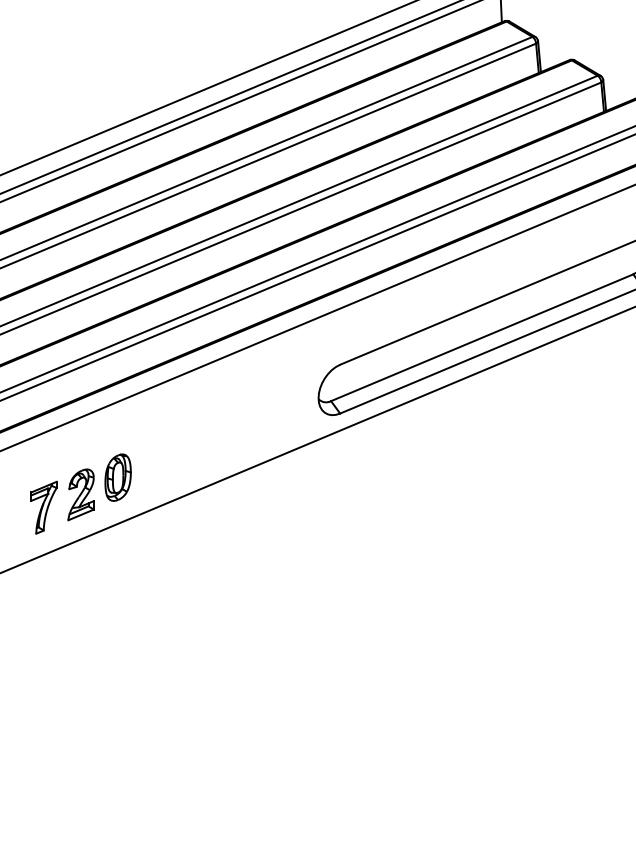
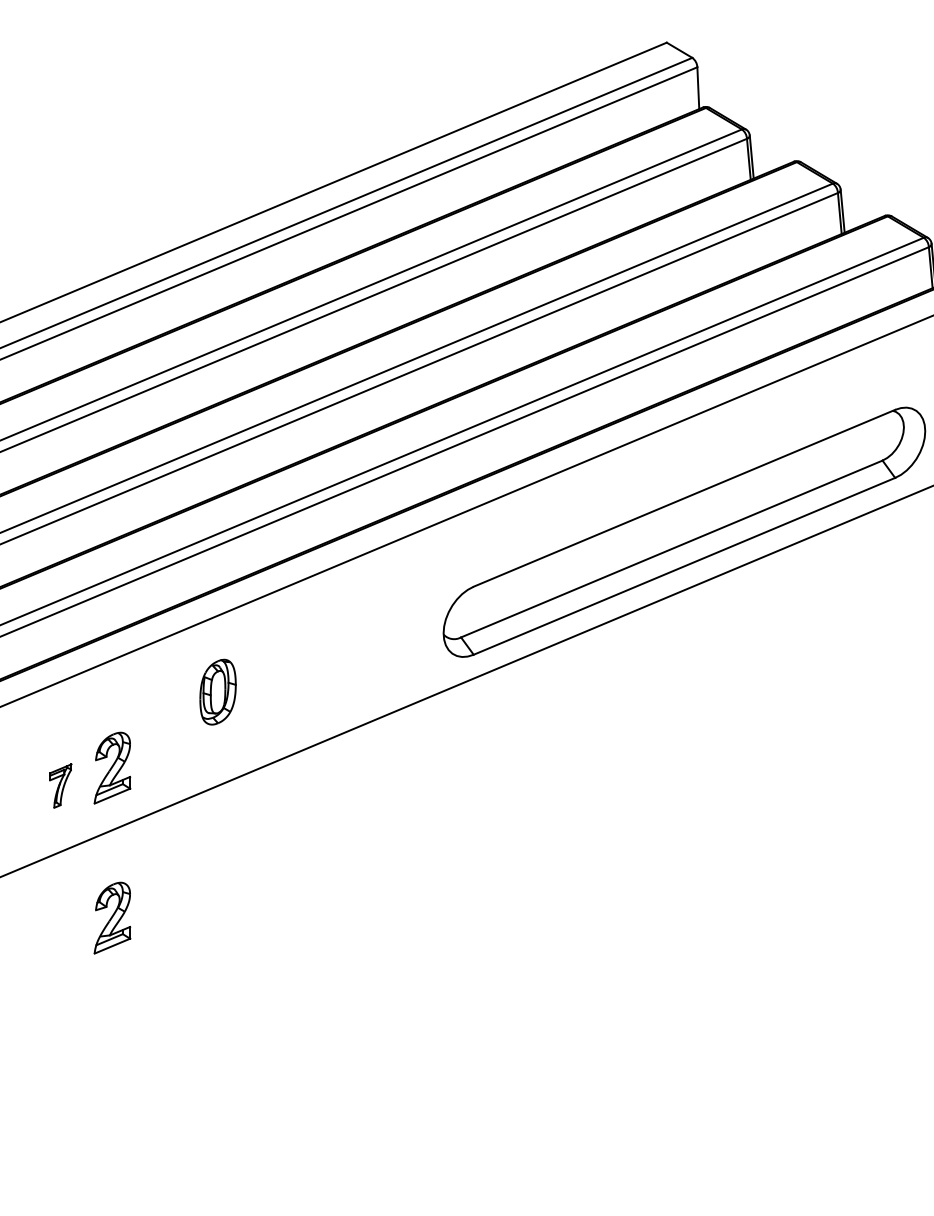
part: (117, 477) -> (217, 691), moved
part: (43, 507) -> (60, 785), size x0.6
part: (81, 601) -> (112, 917), added

